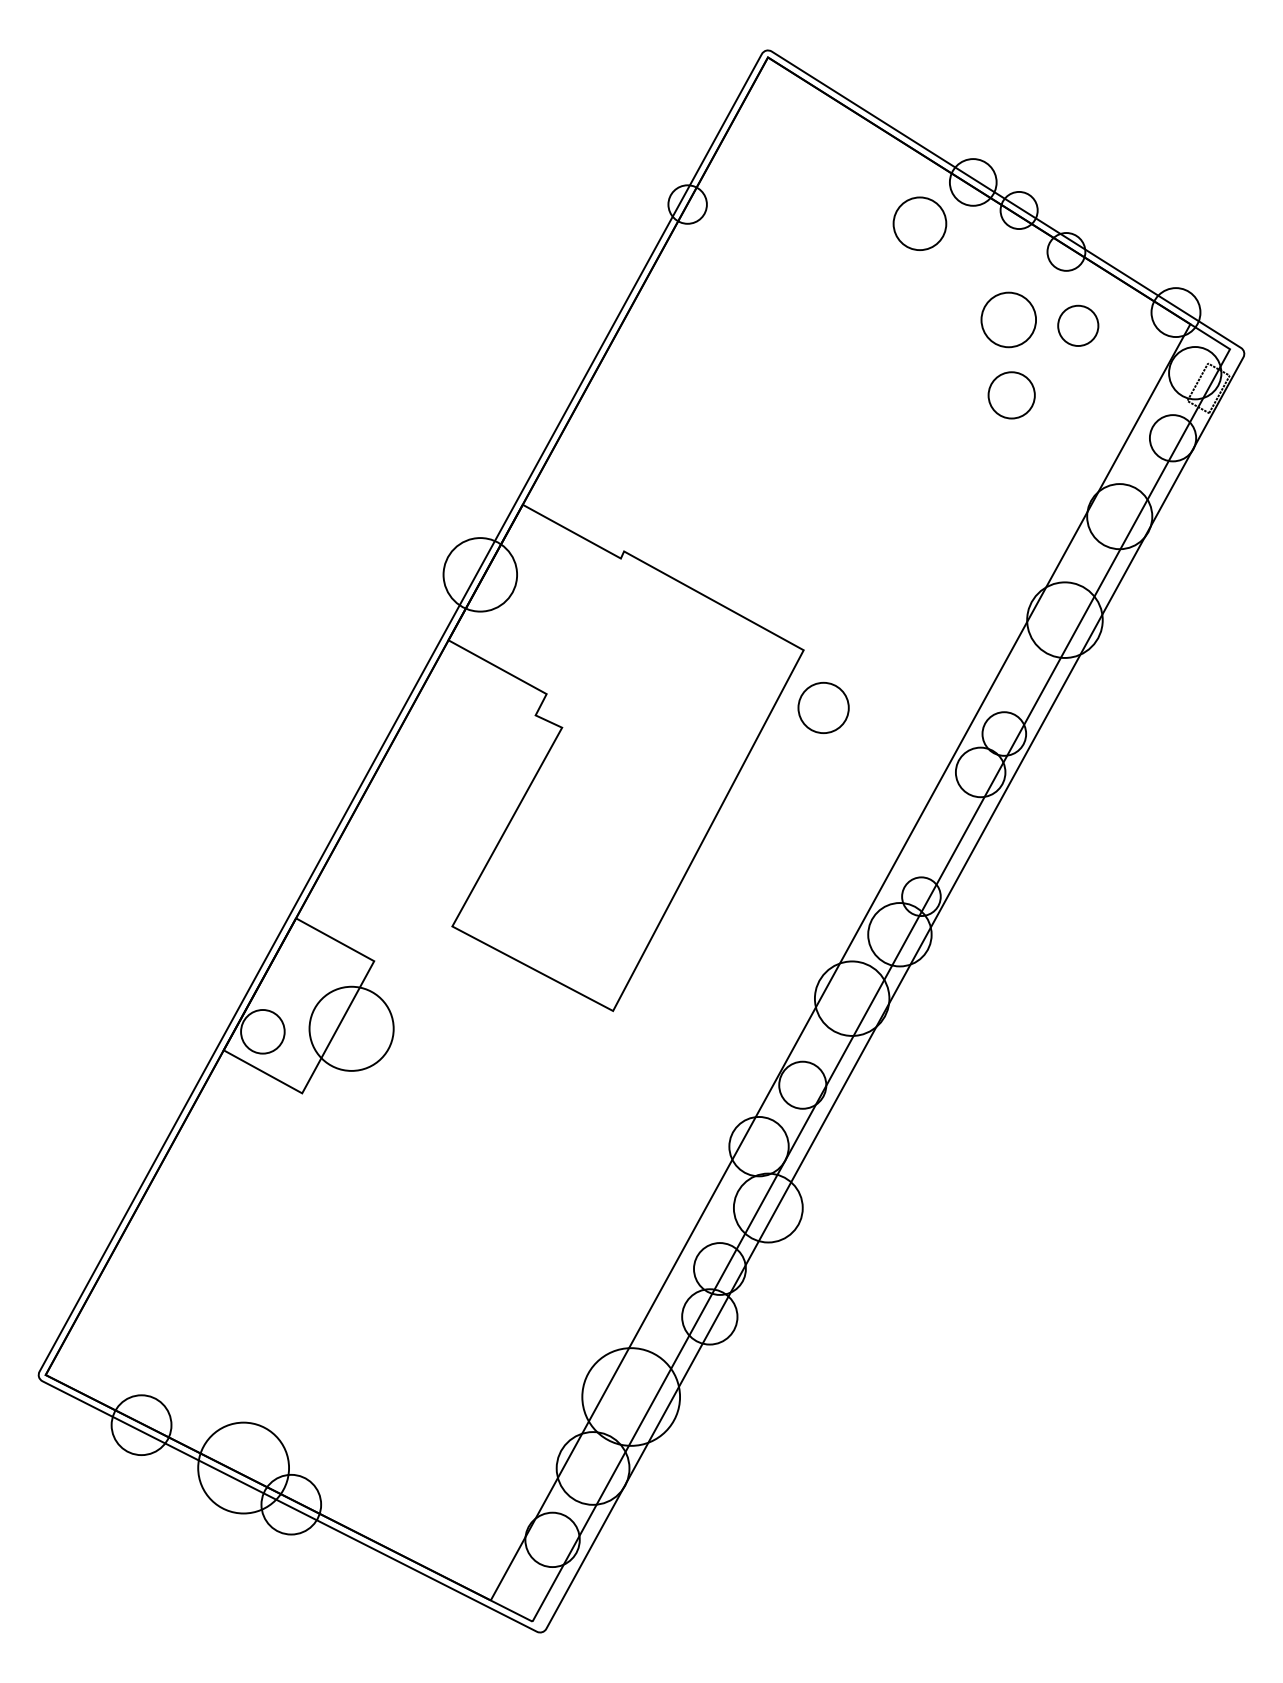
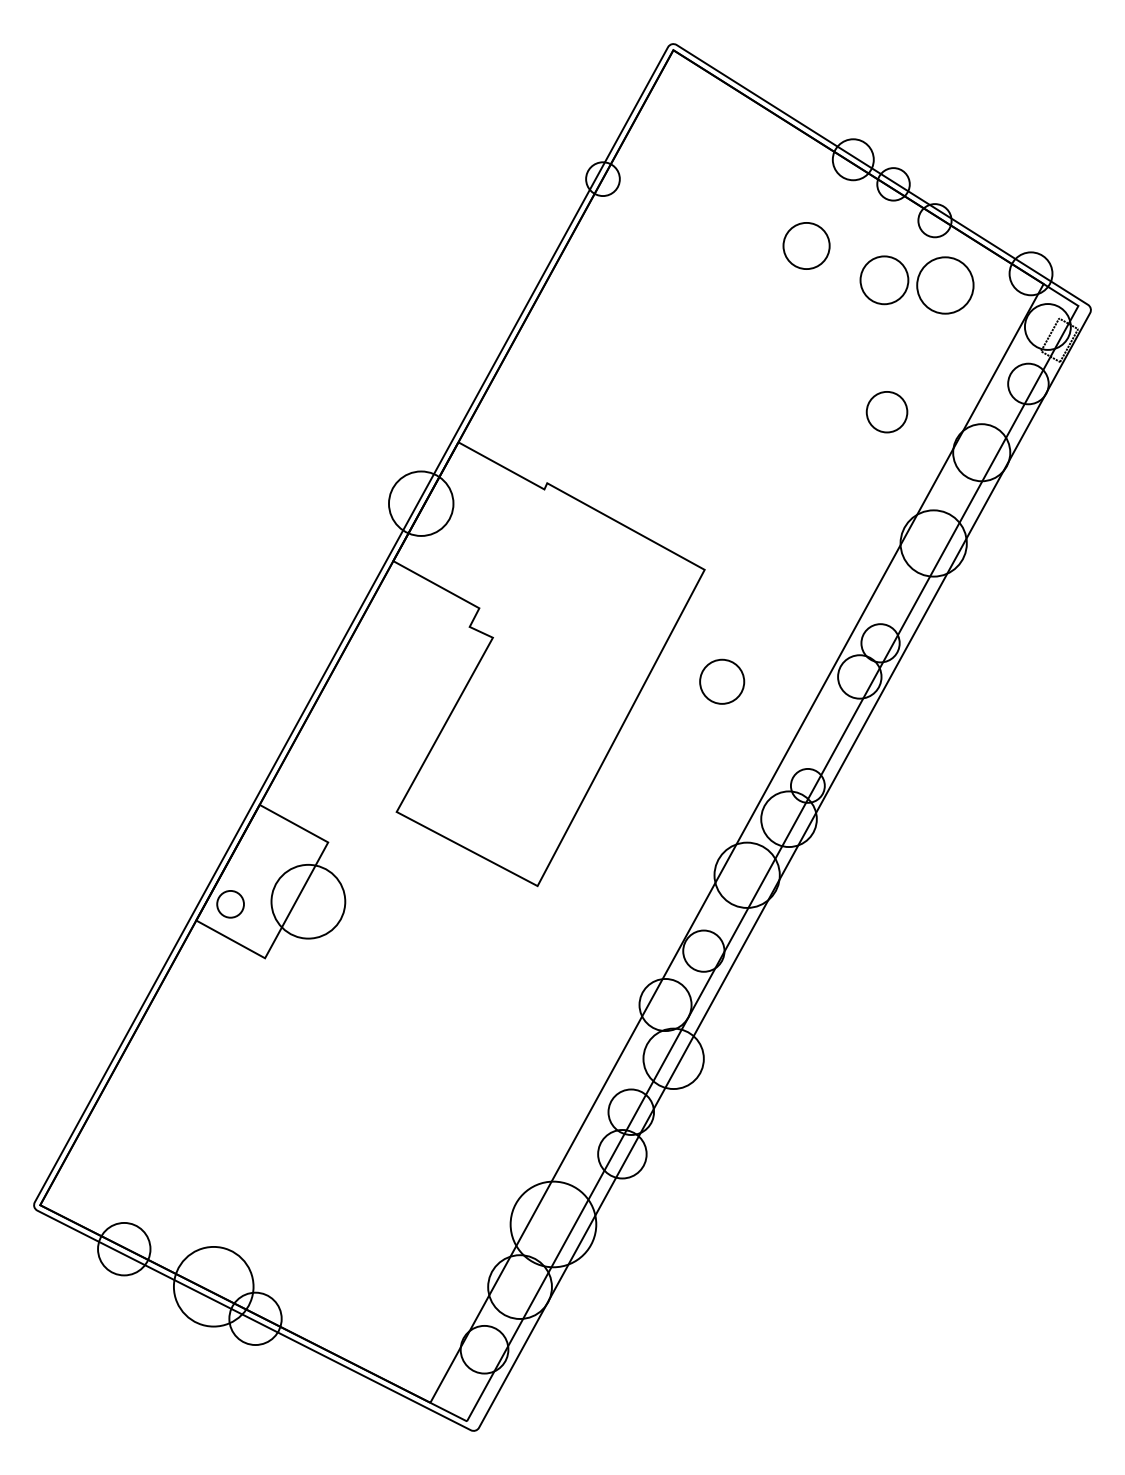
circle: (919, 223) -> (806, 245), moved
circle: (1078, 325) -> (945, 285), size x1.6
circle: (1011, 395) -> (886, 412), moved
circle: (823, 707) -> (722, 681), moved
circle: (262, 1031) -> (230, 904), size x0.7

